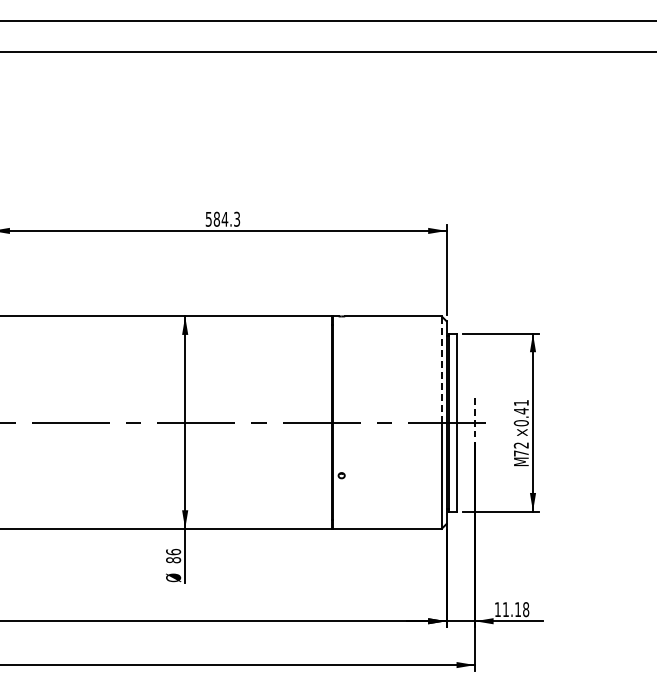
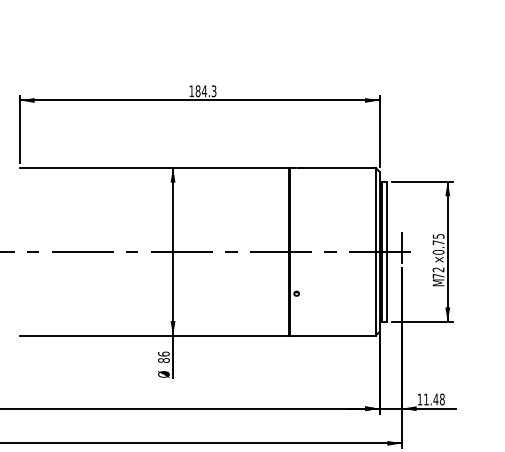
text: (208, 219) -> (191, 91), 584.3 -> 184.3
line: (441, 369) -> (375, 209), dashed -> solid
text: (521, 407) -> (438, 239), ×0.41 -> ×0.75
line: (475, 418) -> (402, 248), dashed -> solid
text: (517, 609) -> (435, 399), 11.18 -> 11.48

